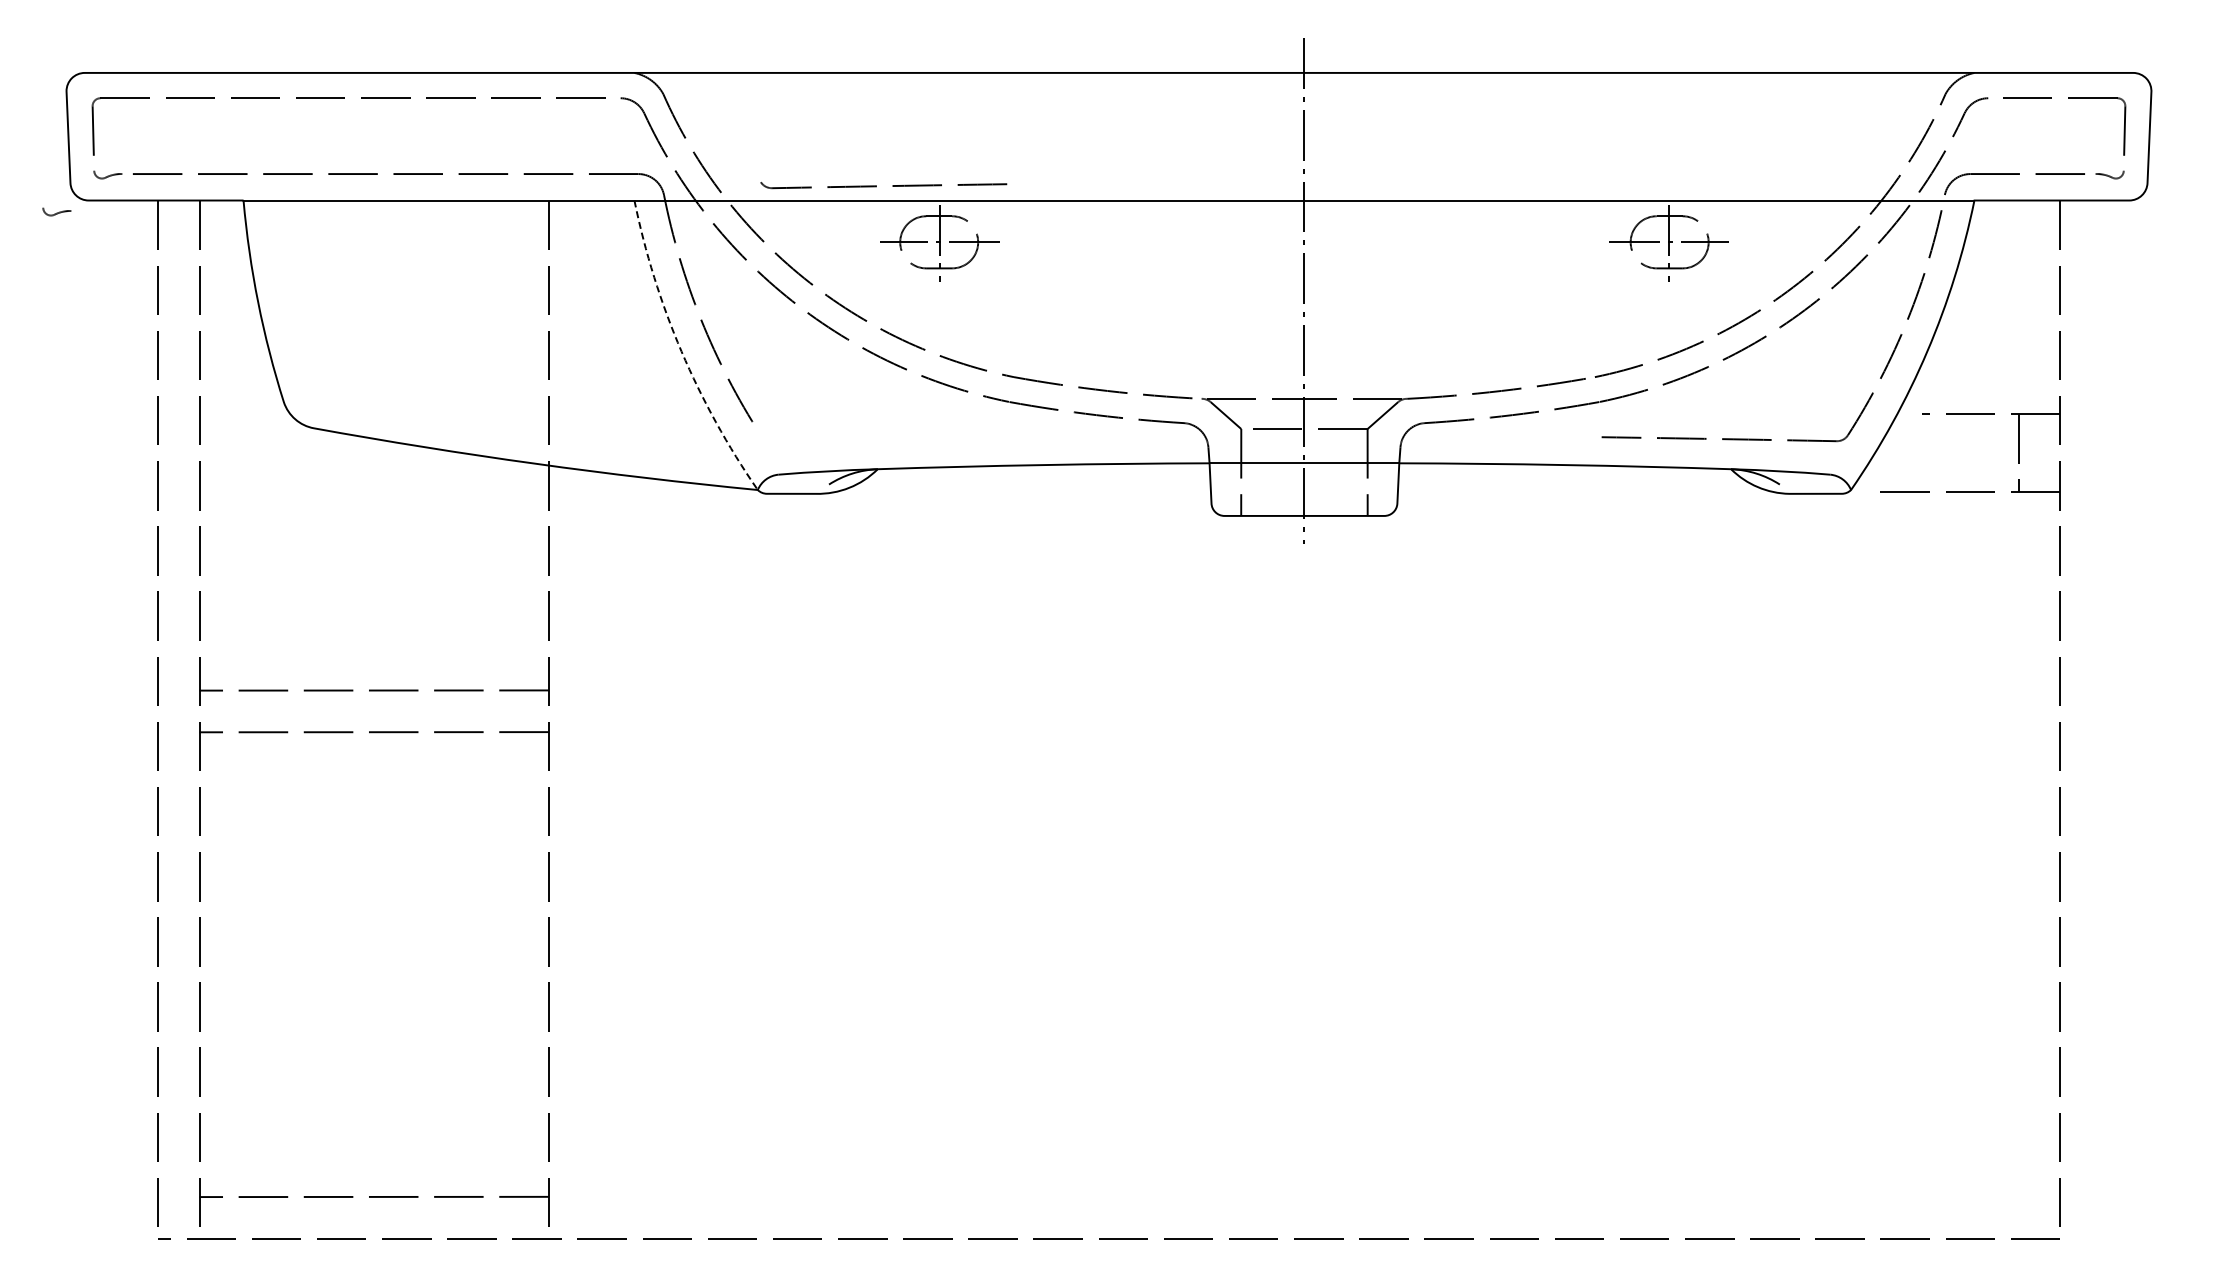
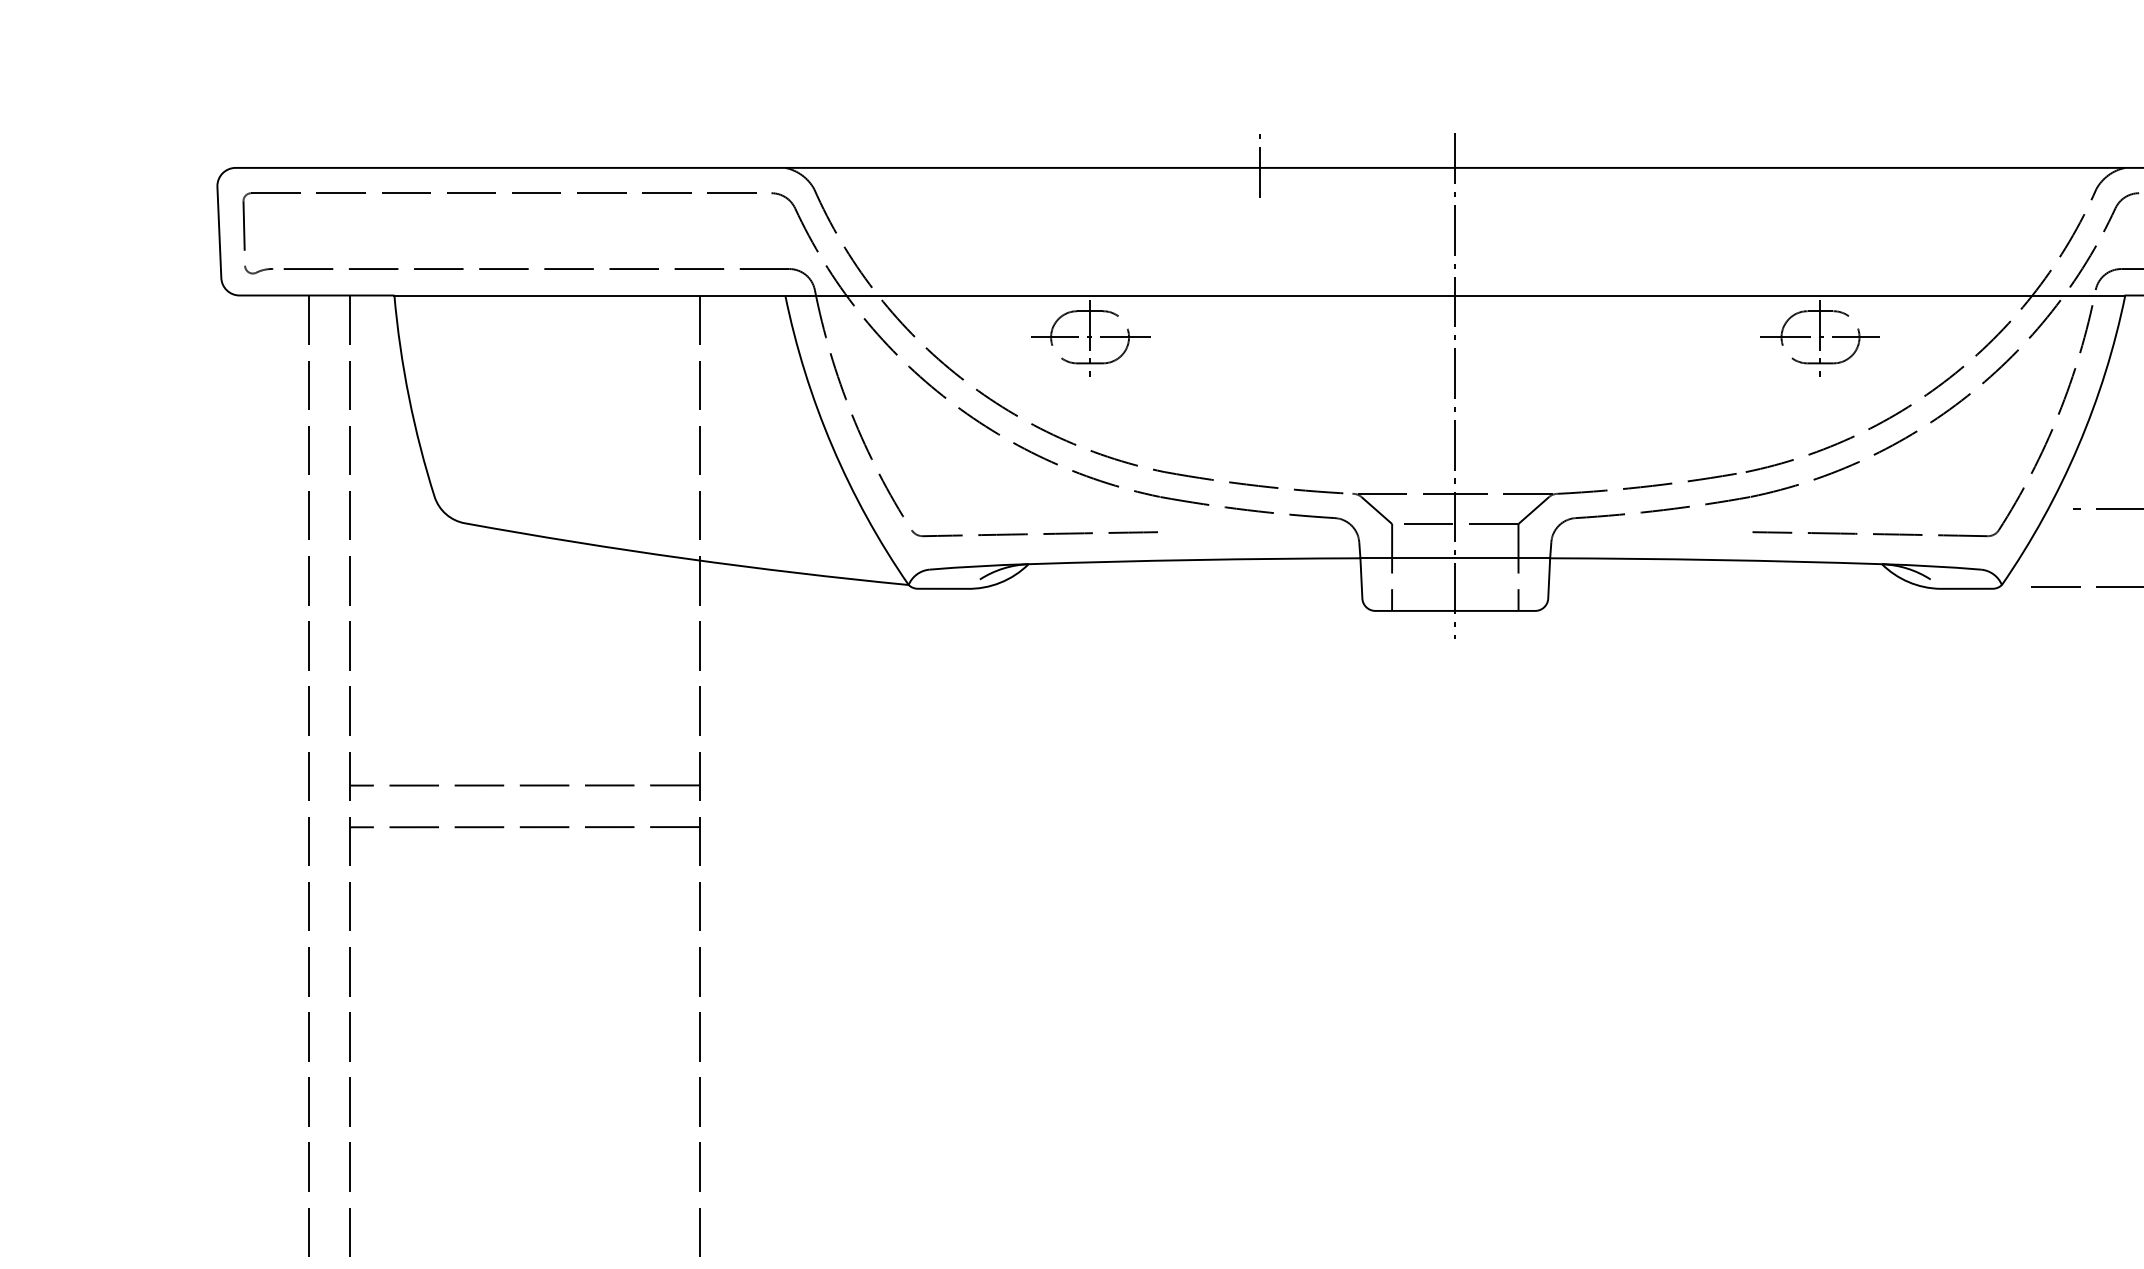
line: (1108, 70) -> (1259, 165), added
part: (876, 185) -> (1027, 533), moved
part: (56, 211) -> (207, 306), removed
arc: (681, 351) -> (832, 446), dashed -> solid

